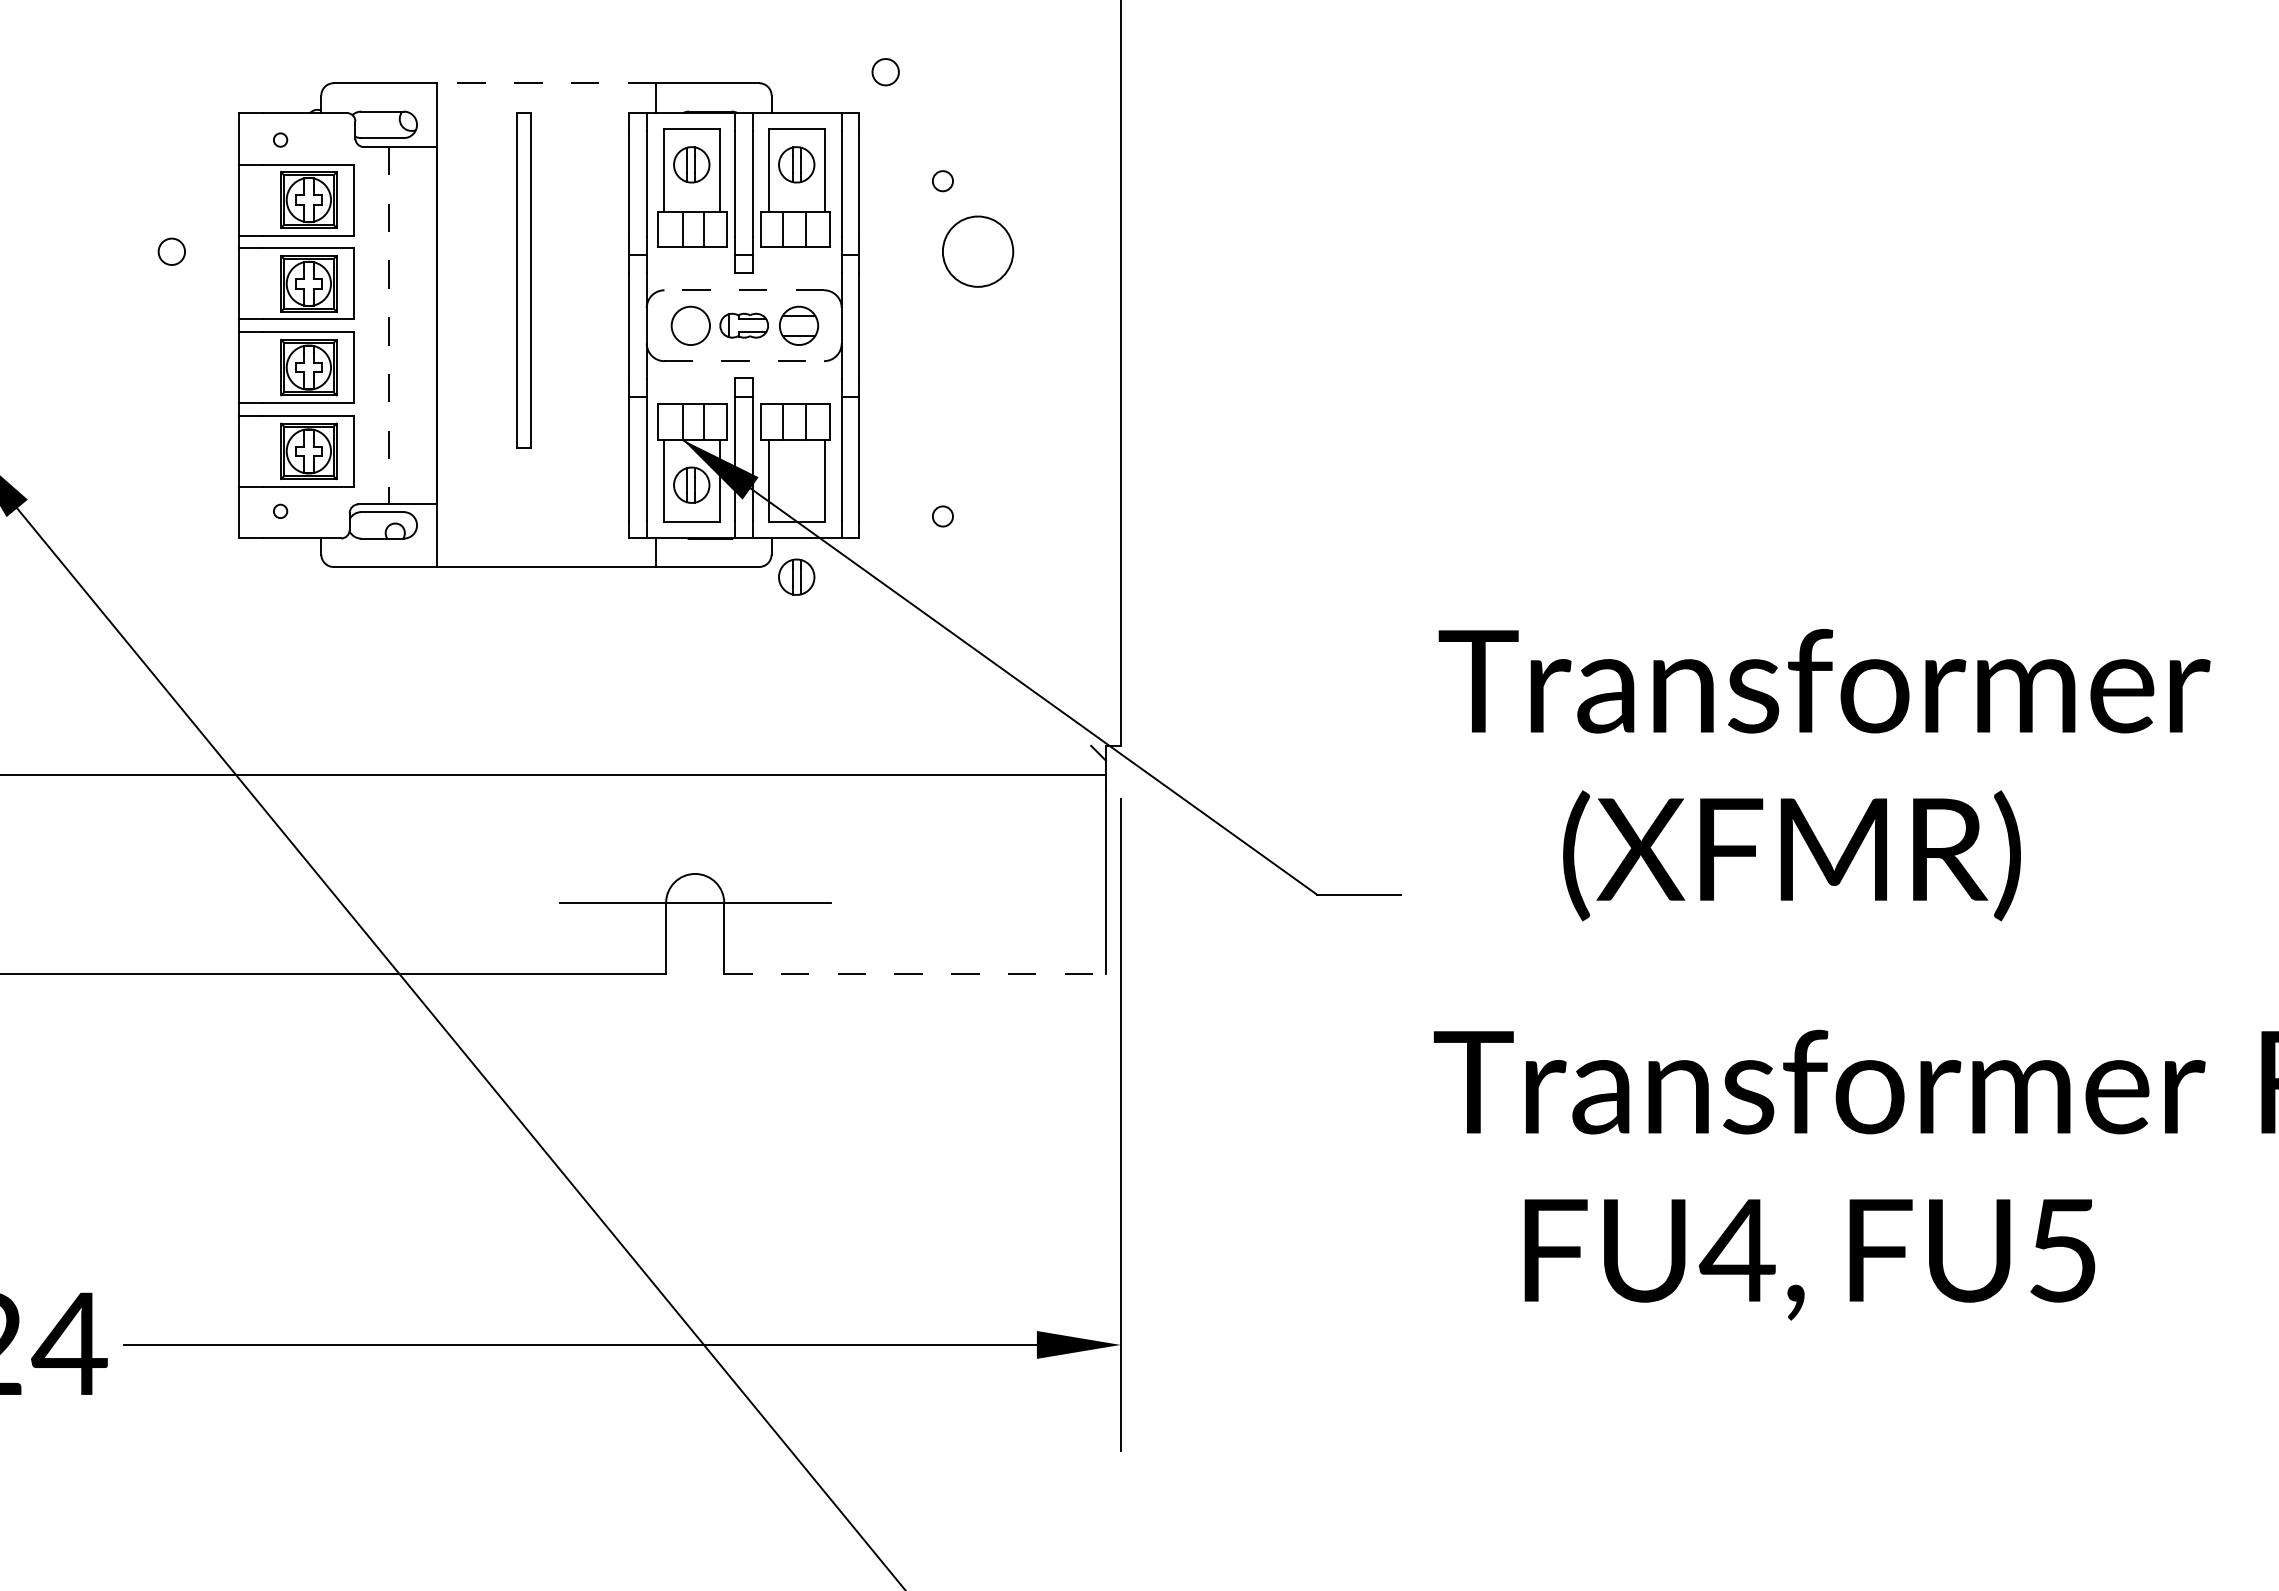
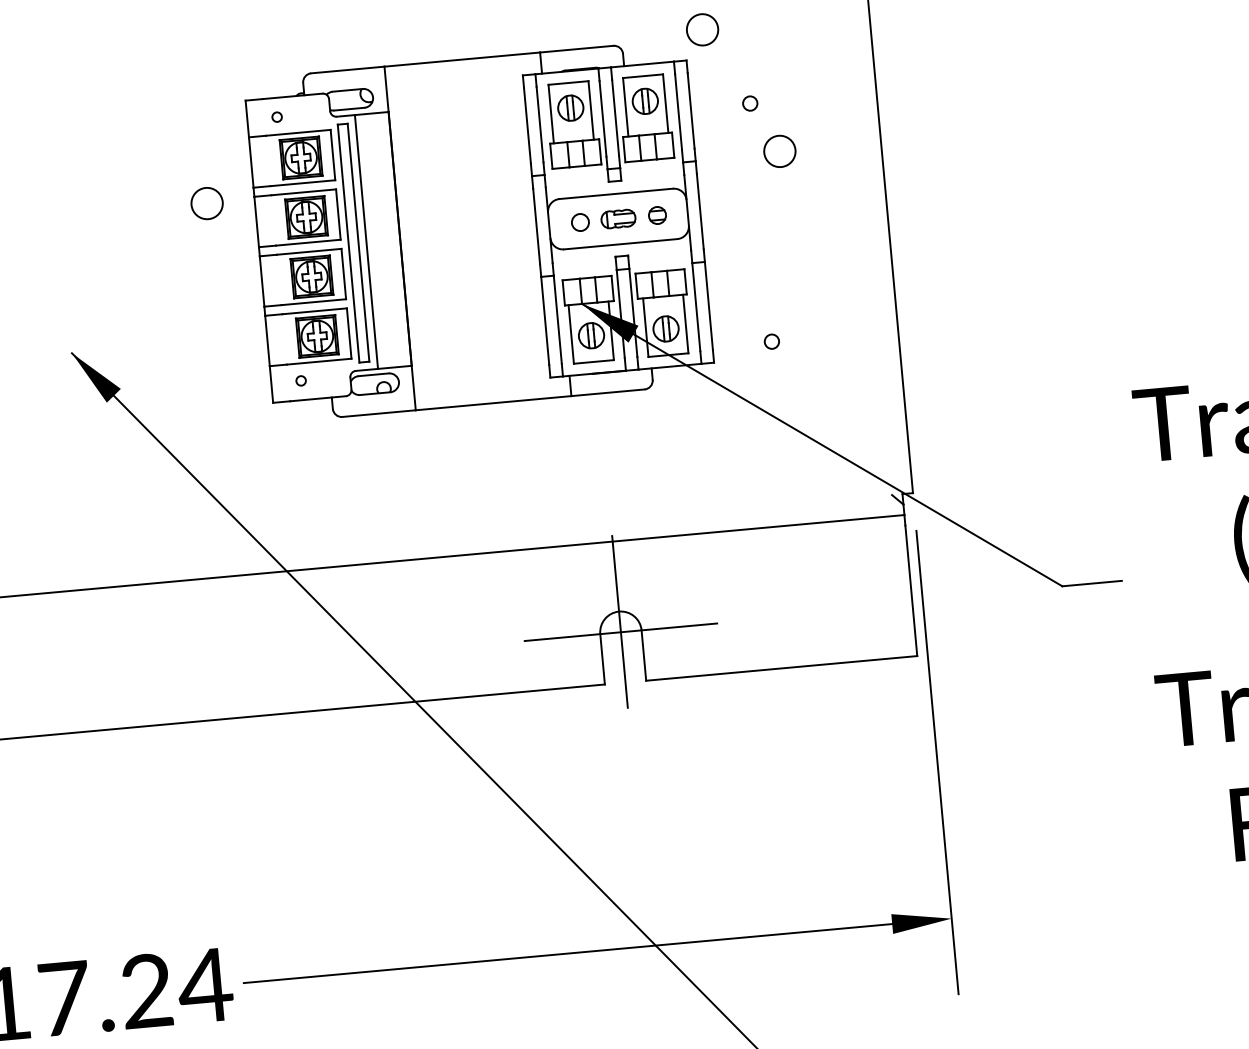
circle: (885, 72) -> (702, 30), size x1.67
line: (546, 83) -> (462, 59), dashed -> solid
circle: (171, 251) -> (206, 203), size x1.67
circle: (978, 251) -> (780, 151), size x0.62
part: (523, 280) -> (353, 243), moved
line: (744, 290) -> (616, 194), dashed -> solid
line: (389, 325) -> (366, 241), dashed -> solid
circle: (690, 325) -> (580, 222), size x0.62
part: (799, 325) -> (657, 215), size x0.62
line: (744, 361) -> (620, 244), dashed -> solid
part: (796, 576) -> (665, 328), moved
line: (695, 888) -> (620, 621), added
line: (915, 973) -> (781, 668), dashed -> solid

